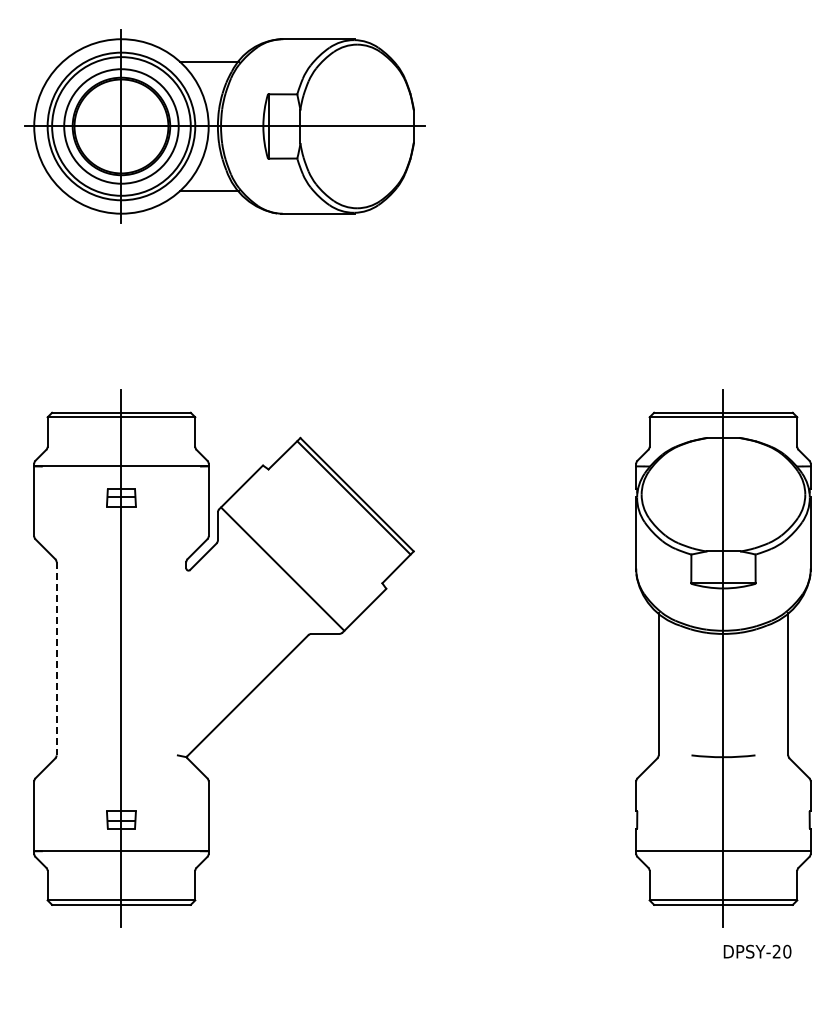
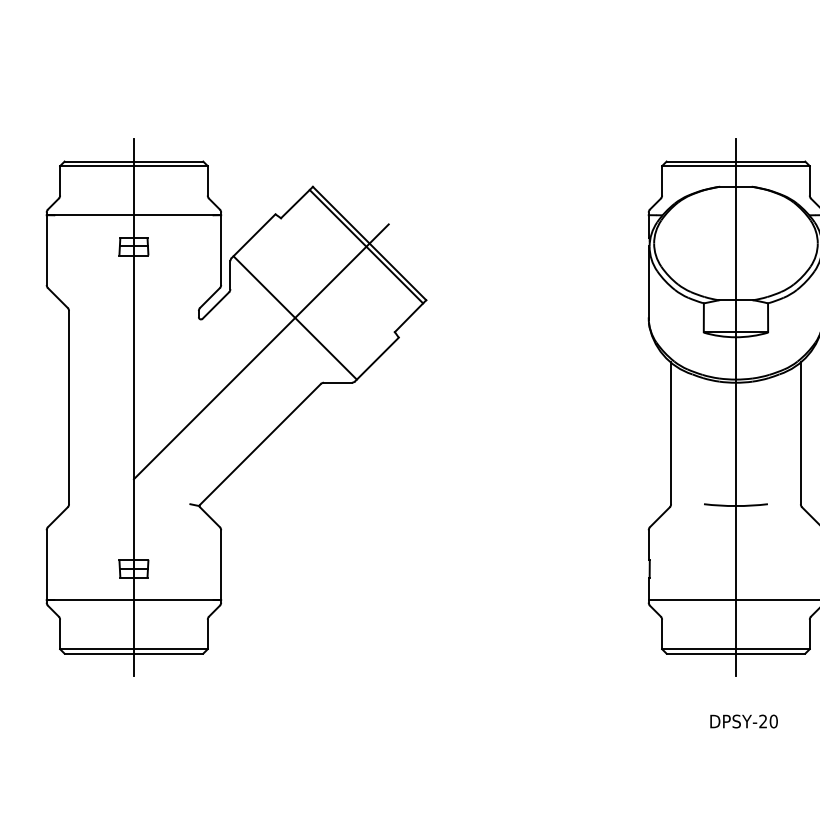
line: (248, 602) -> (260, 351), added
line: (56, 658) -> (68, 407), dashed -> solid
text: (757, 951) -> (743, 721), moved

